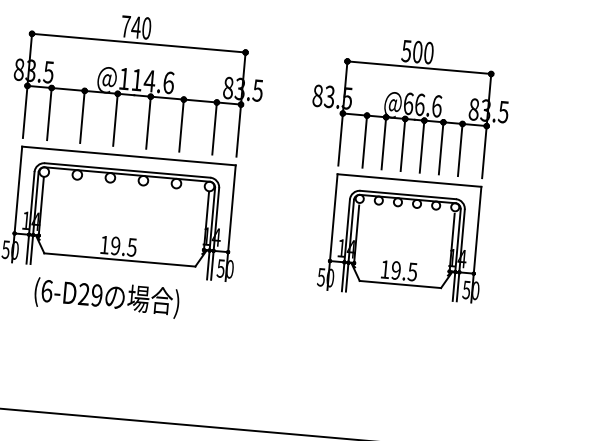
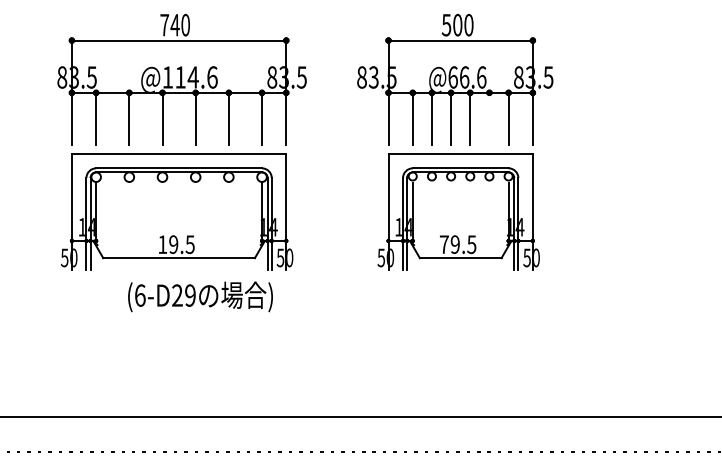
line: (441, 147) -> (489, 118), removed
text: (384, 269) -> (443, 244), 19.5 -> 79.5
text: (106, 297) -> (200, 296), moved

